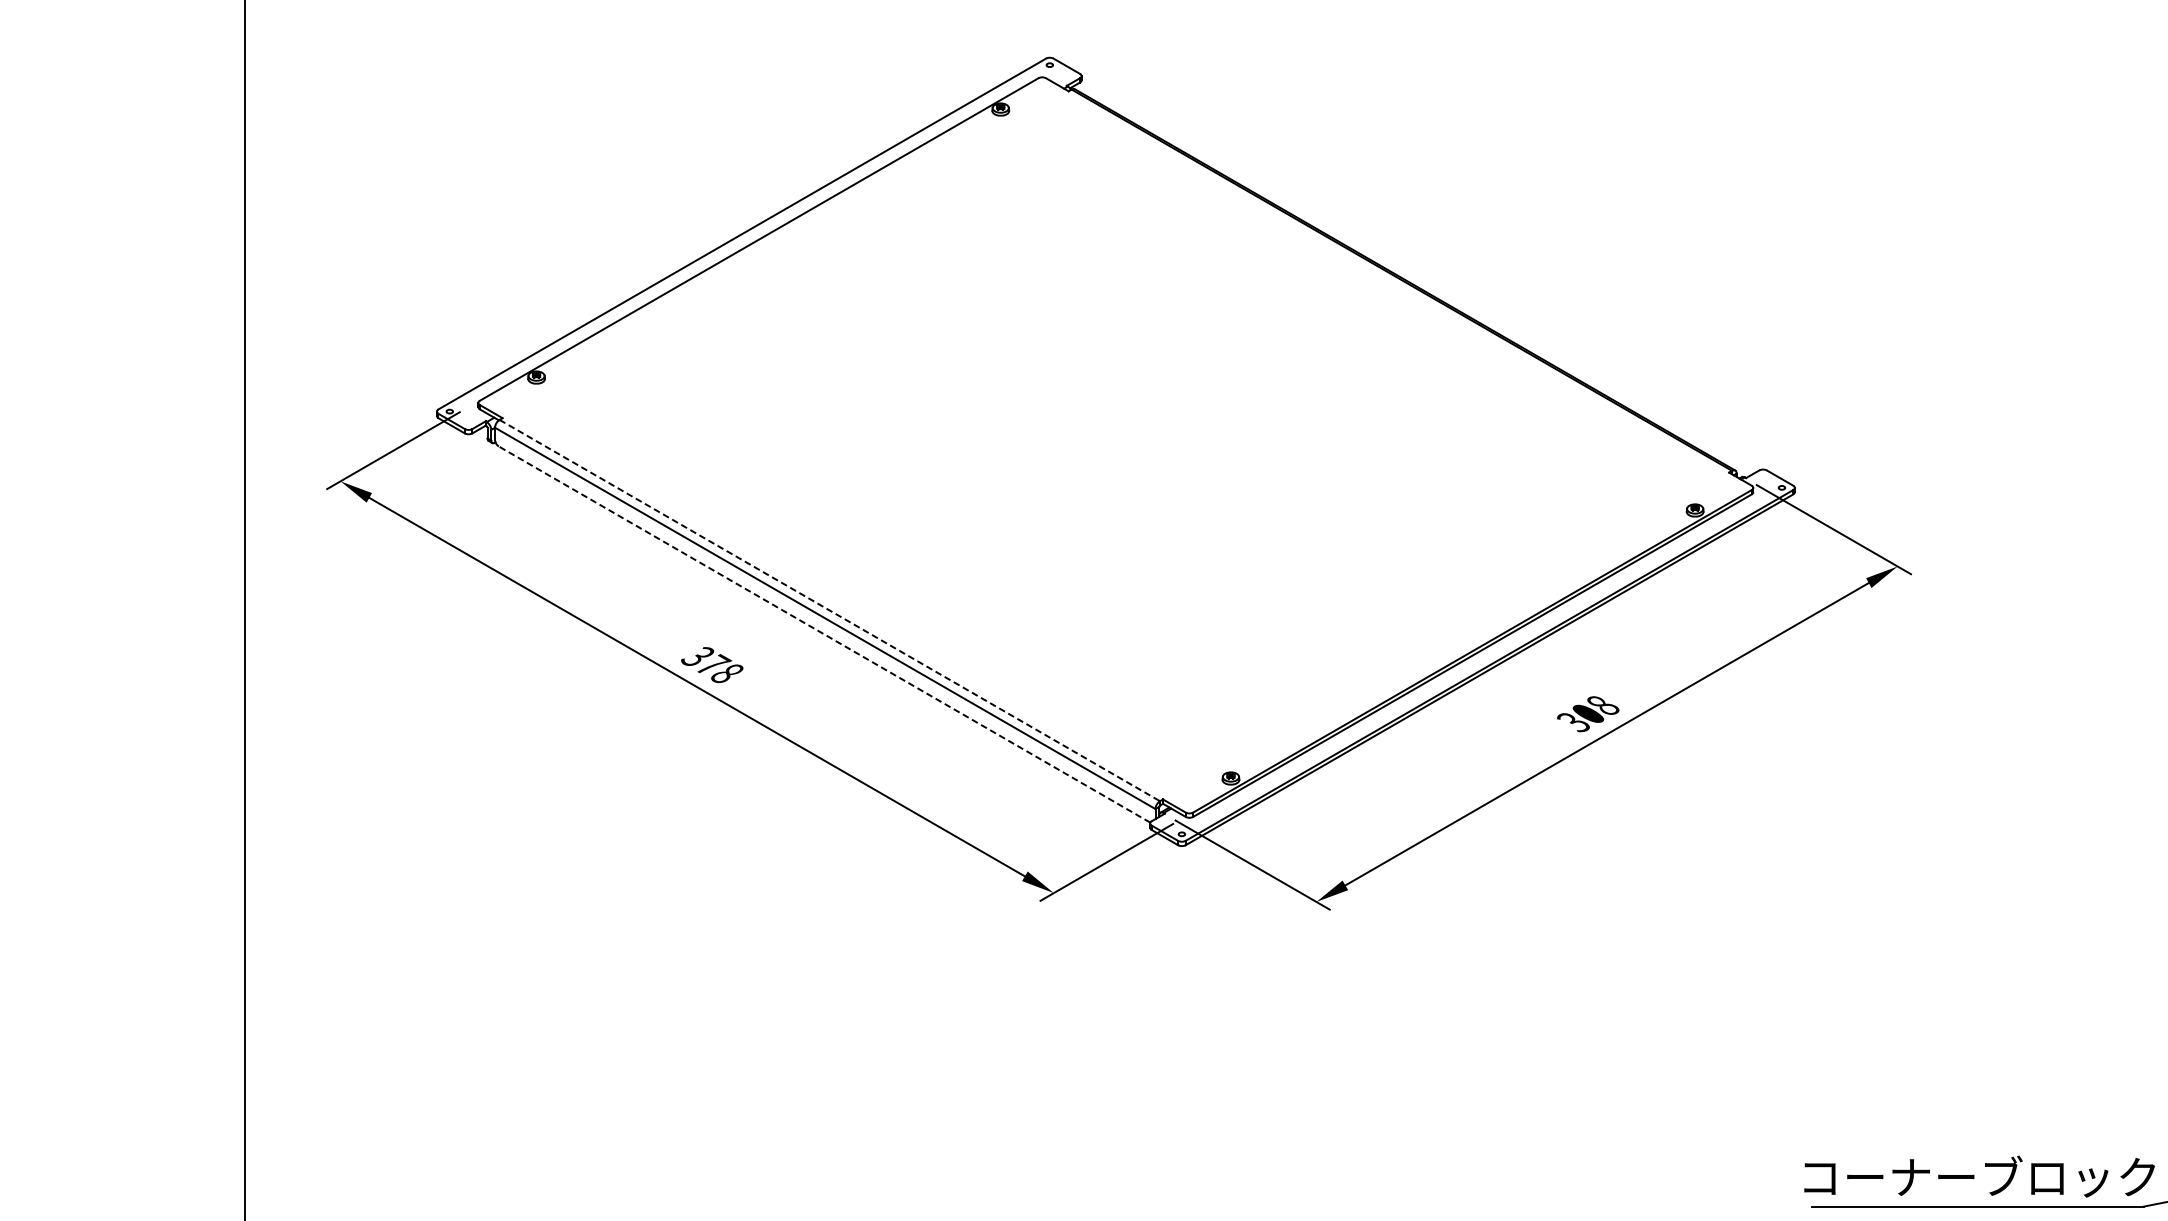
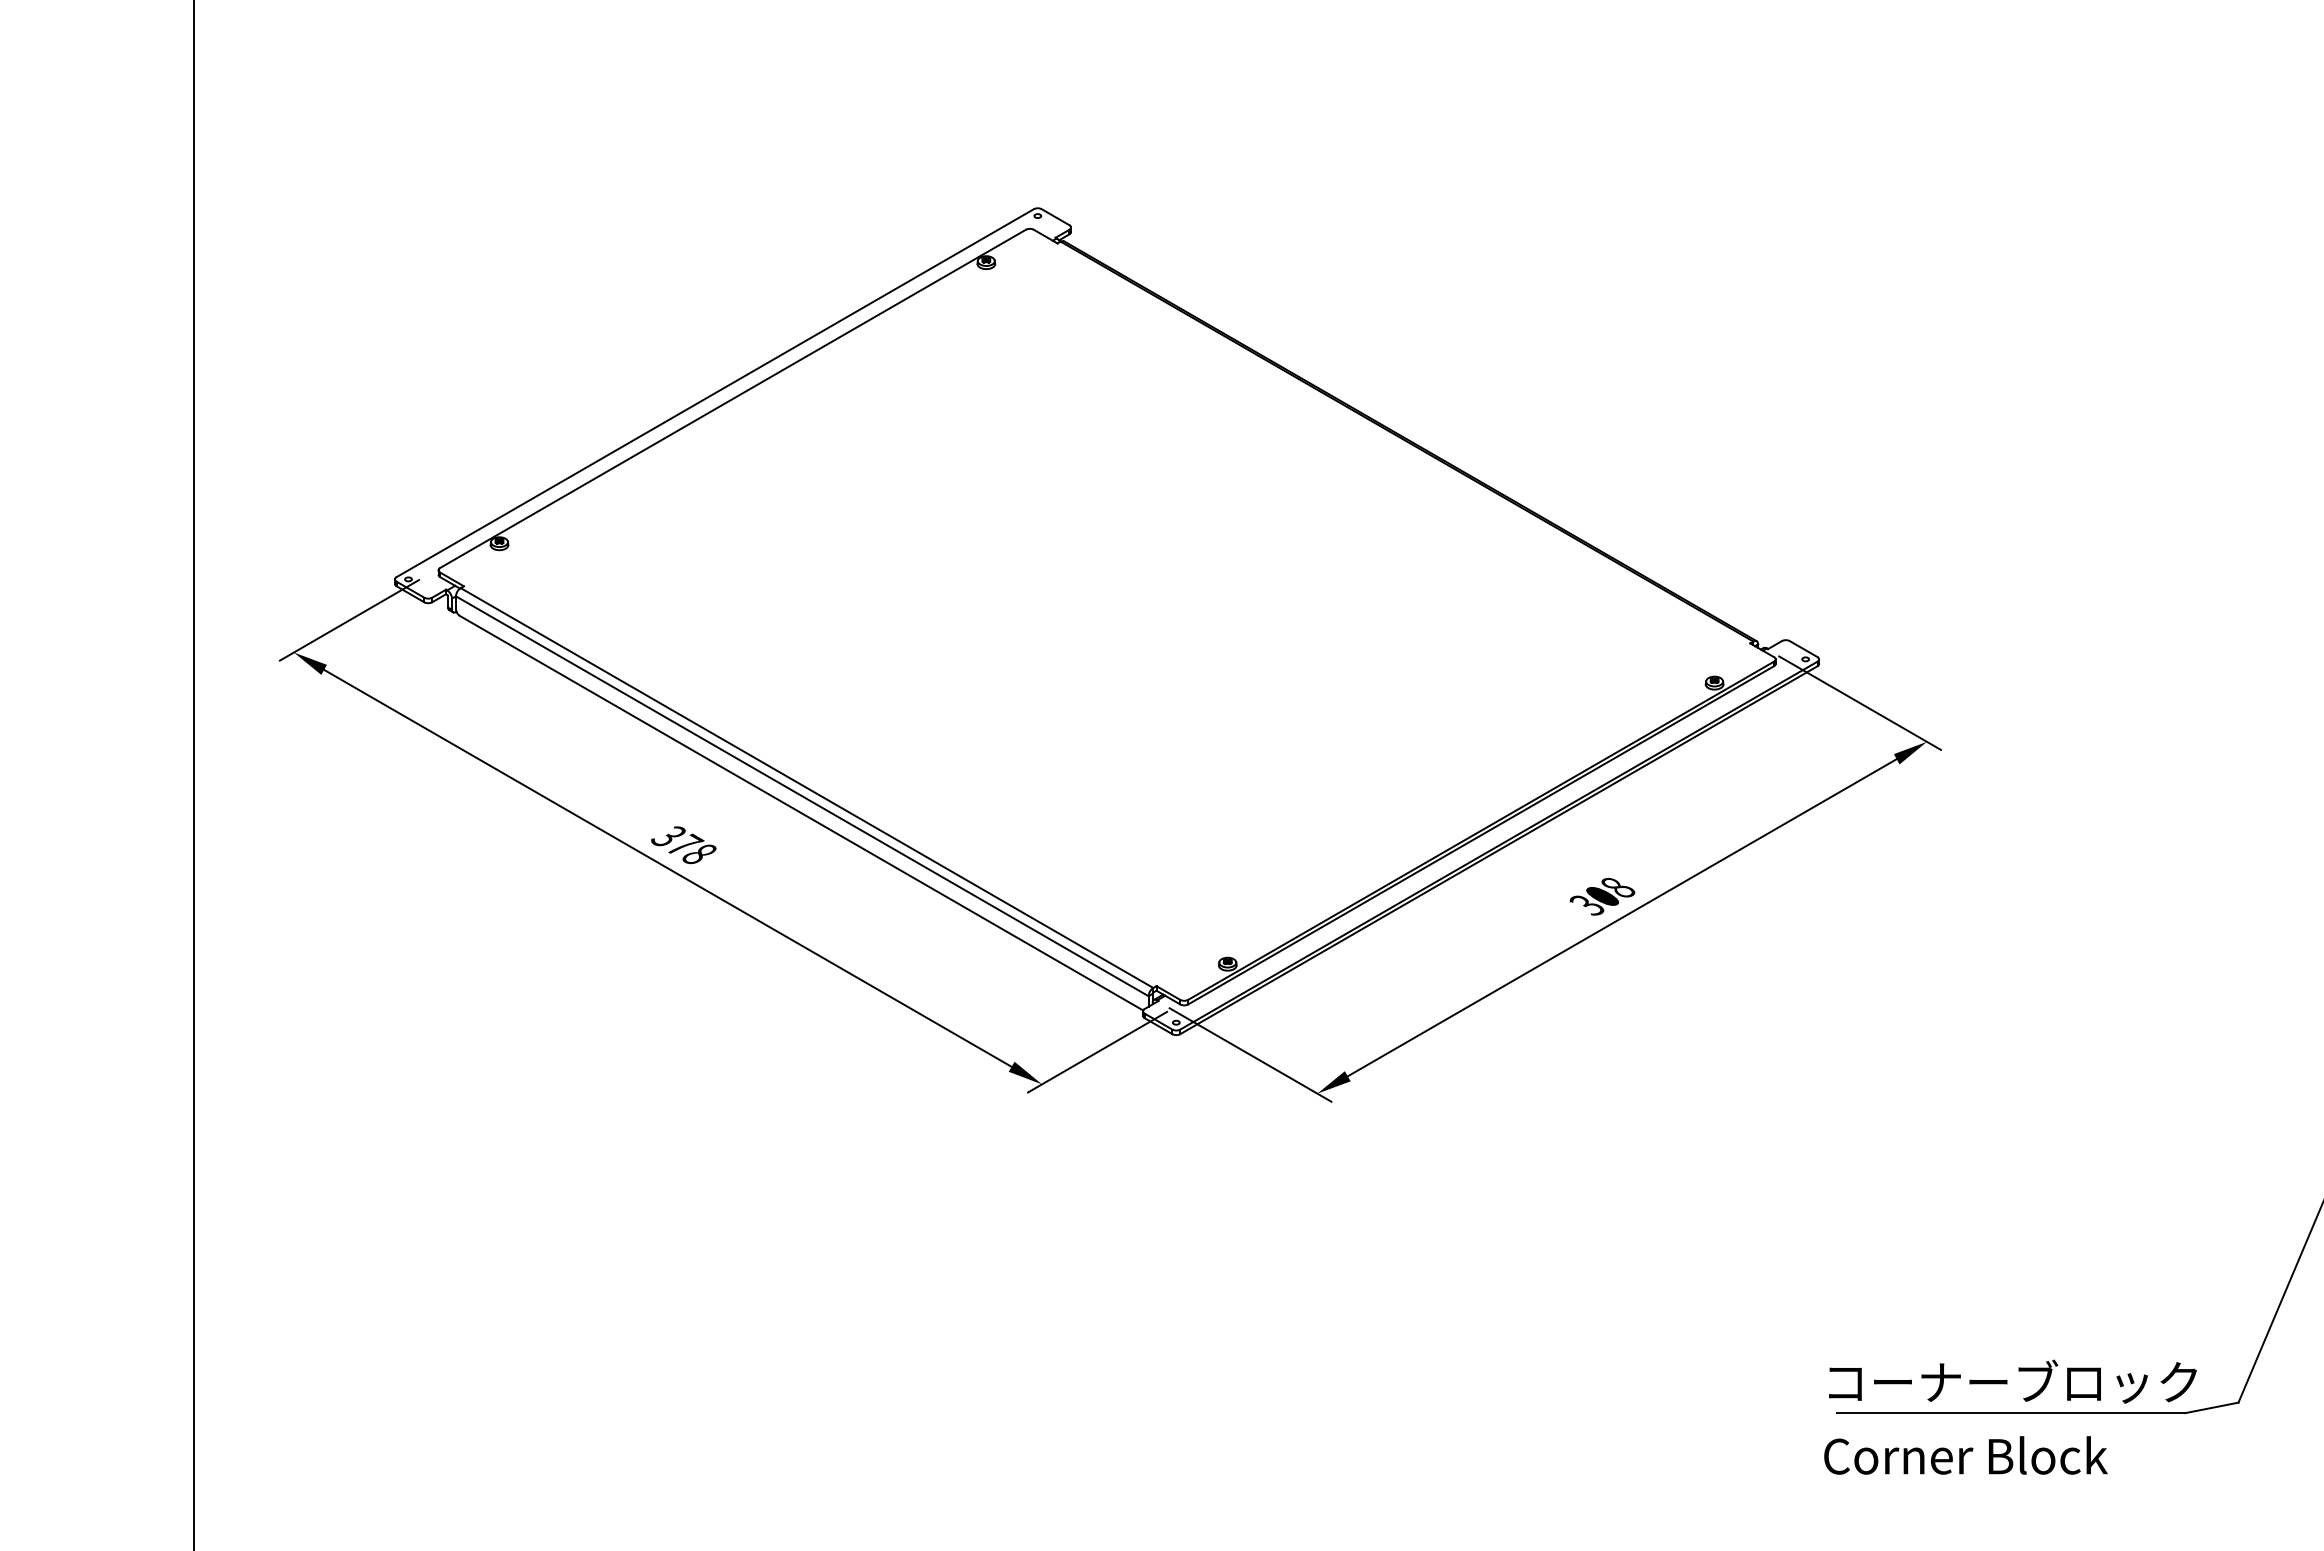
line: (830, 610) -> (807, 788), dashed -> solid
line: (824, 633) -> (801, 812), dashed -> solid

